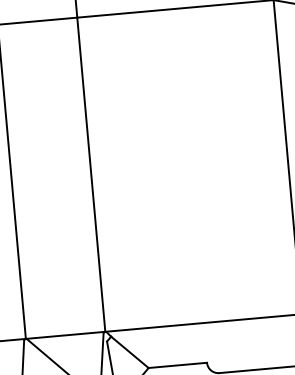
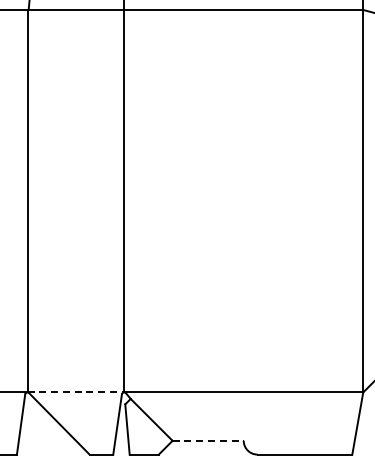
line: (66, 335) -> (76, 392), solid -> dashed
line: (178, 365) -> (208, 440), solid -> dashed

